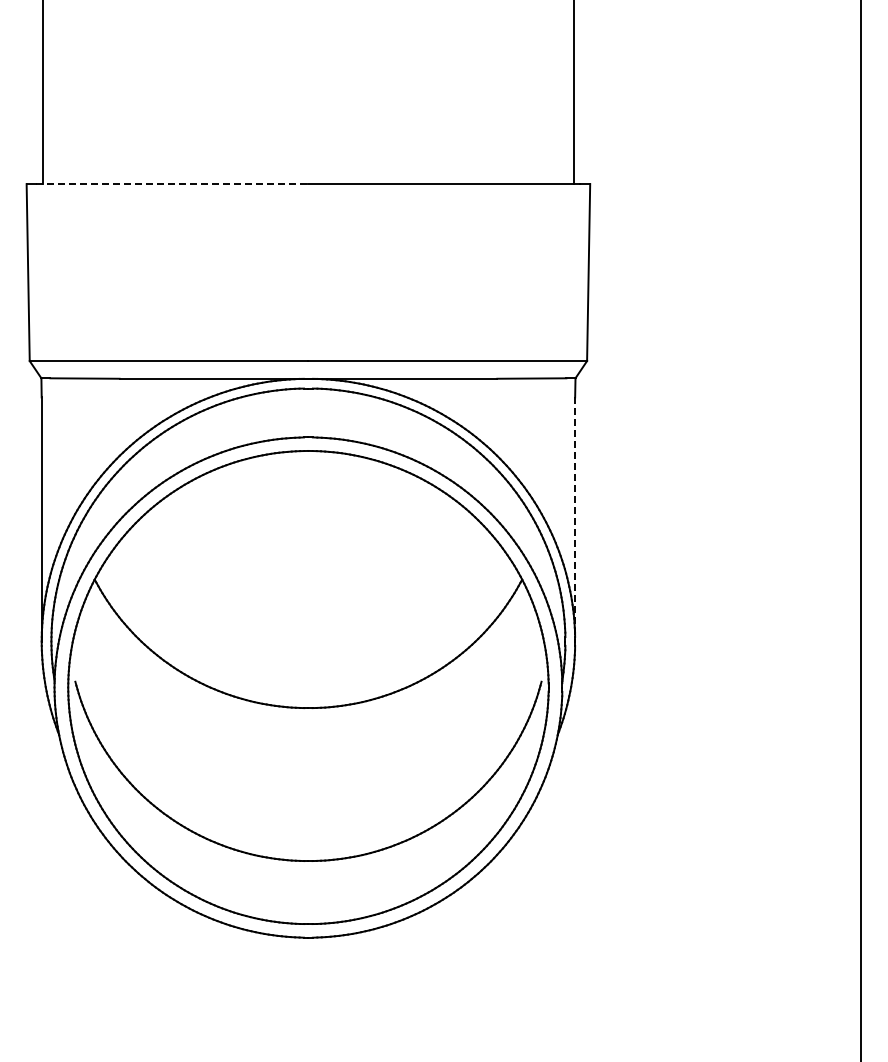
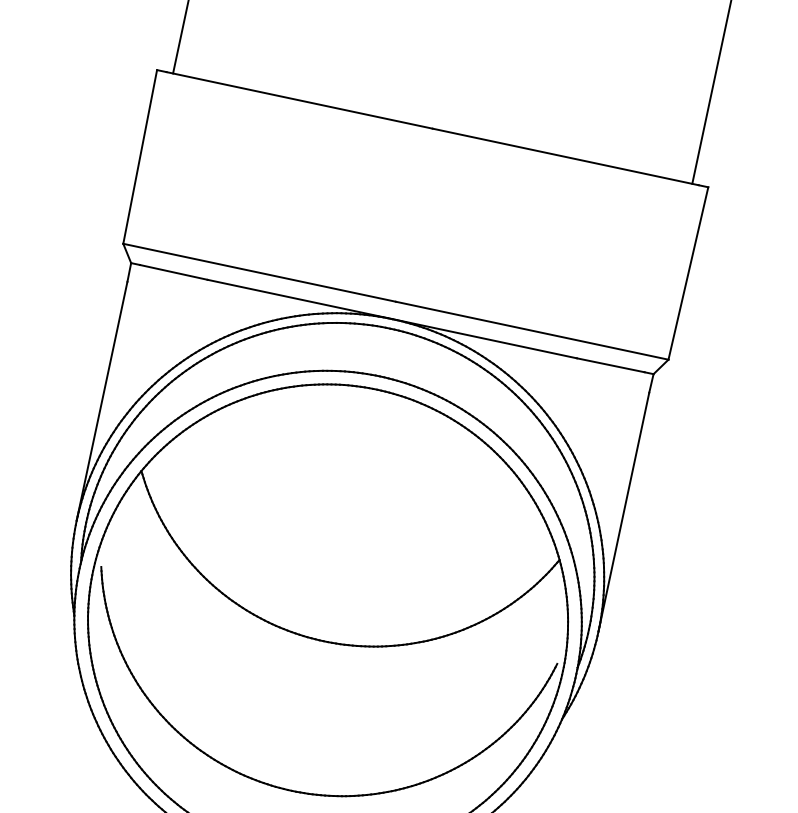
line: (172, 184) -> (299, 100), dashed -> solid
line: (575, 519) -> (624, 512), dashed -> solid

